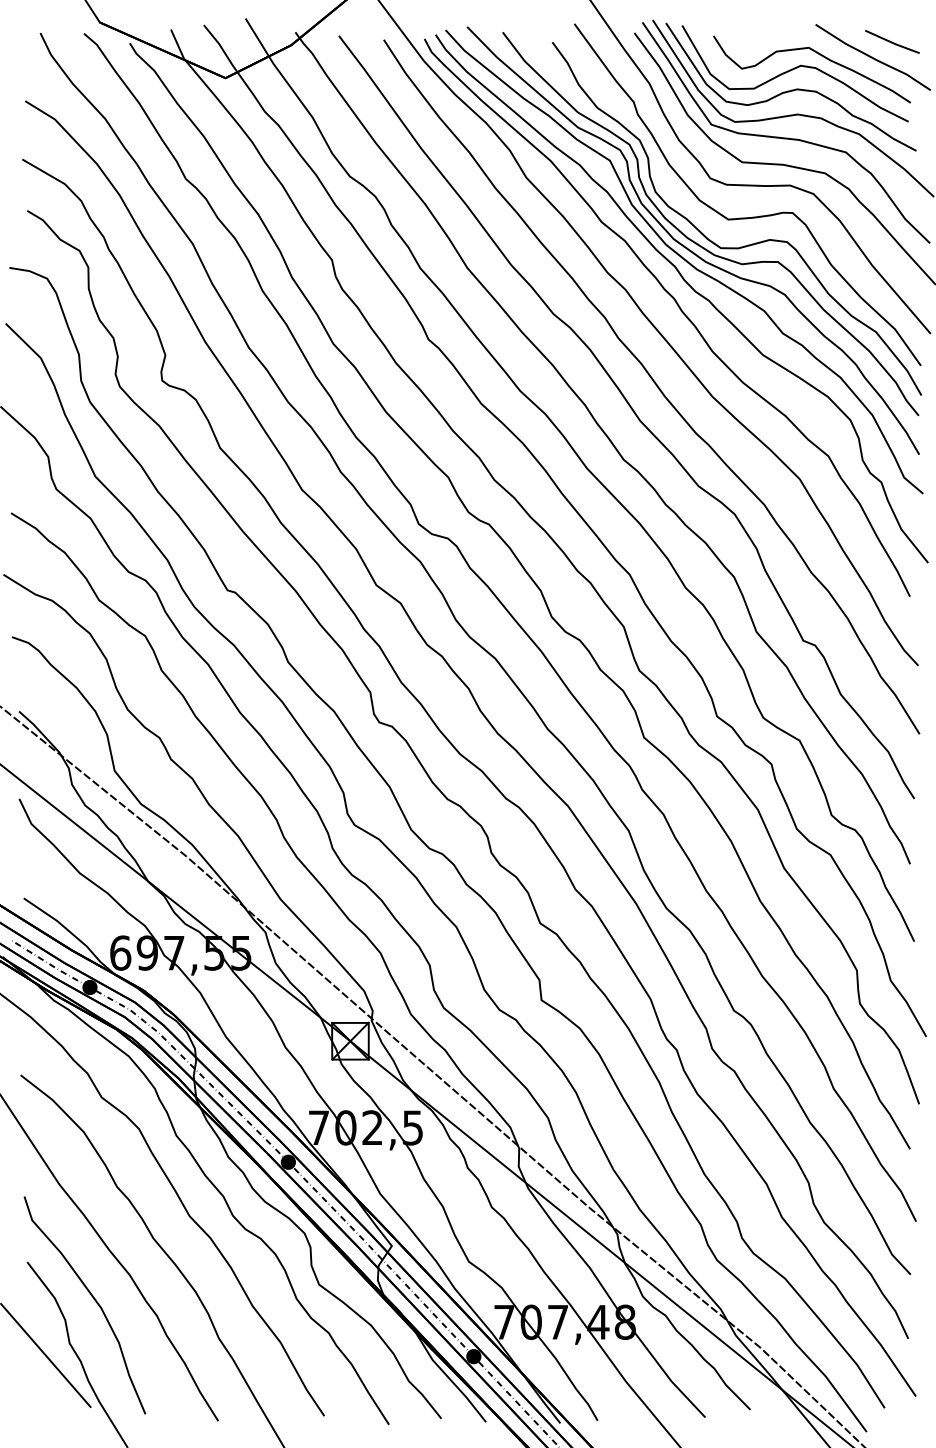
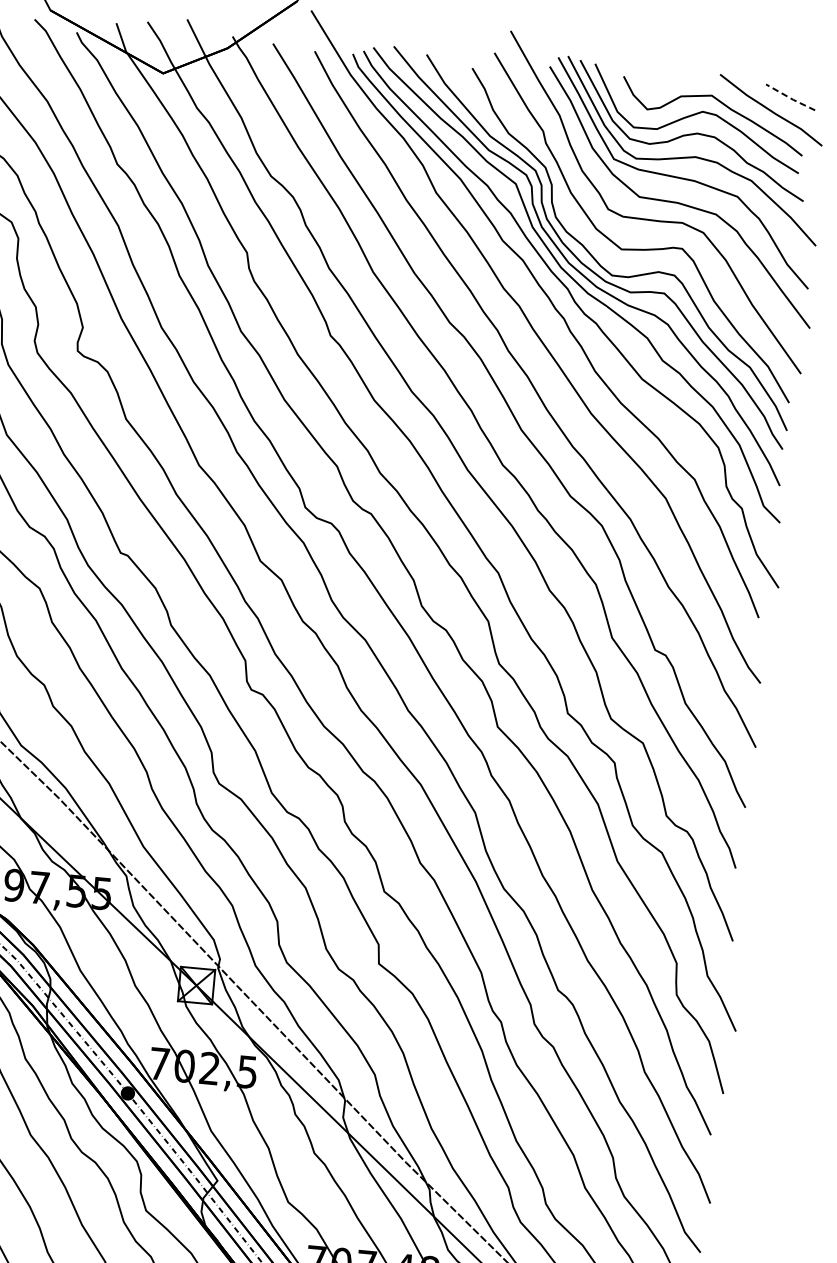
line: (892, 42) -> (790, 97), solid -> dashed

